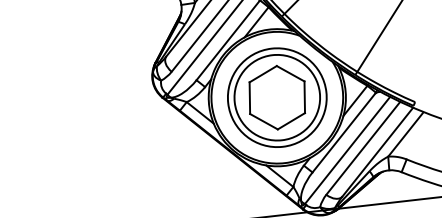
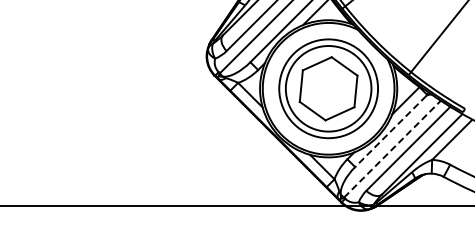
line: (343, 133) -> (390, 131), solid -> dashed
line: (347, 149) -> (392, 148), solid -> dashed

